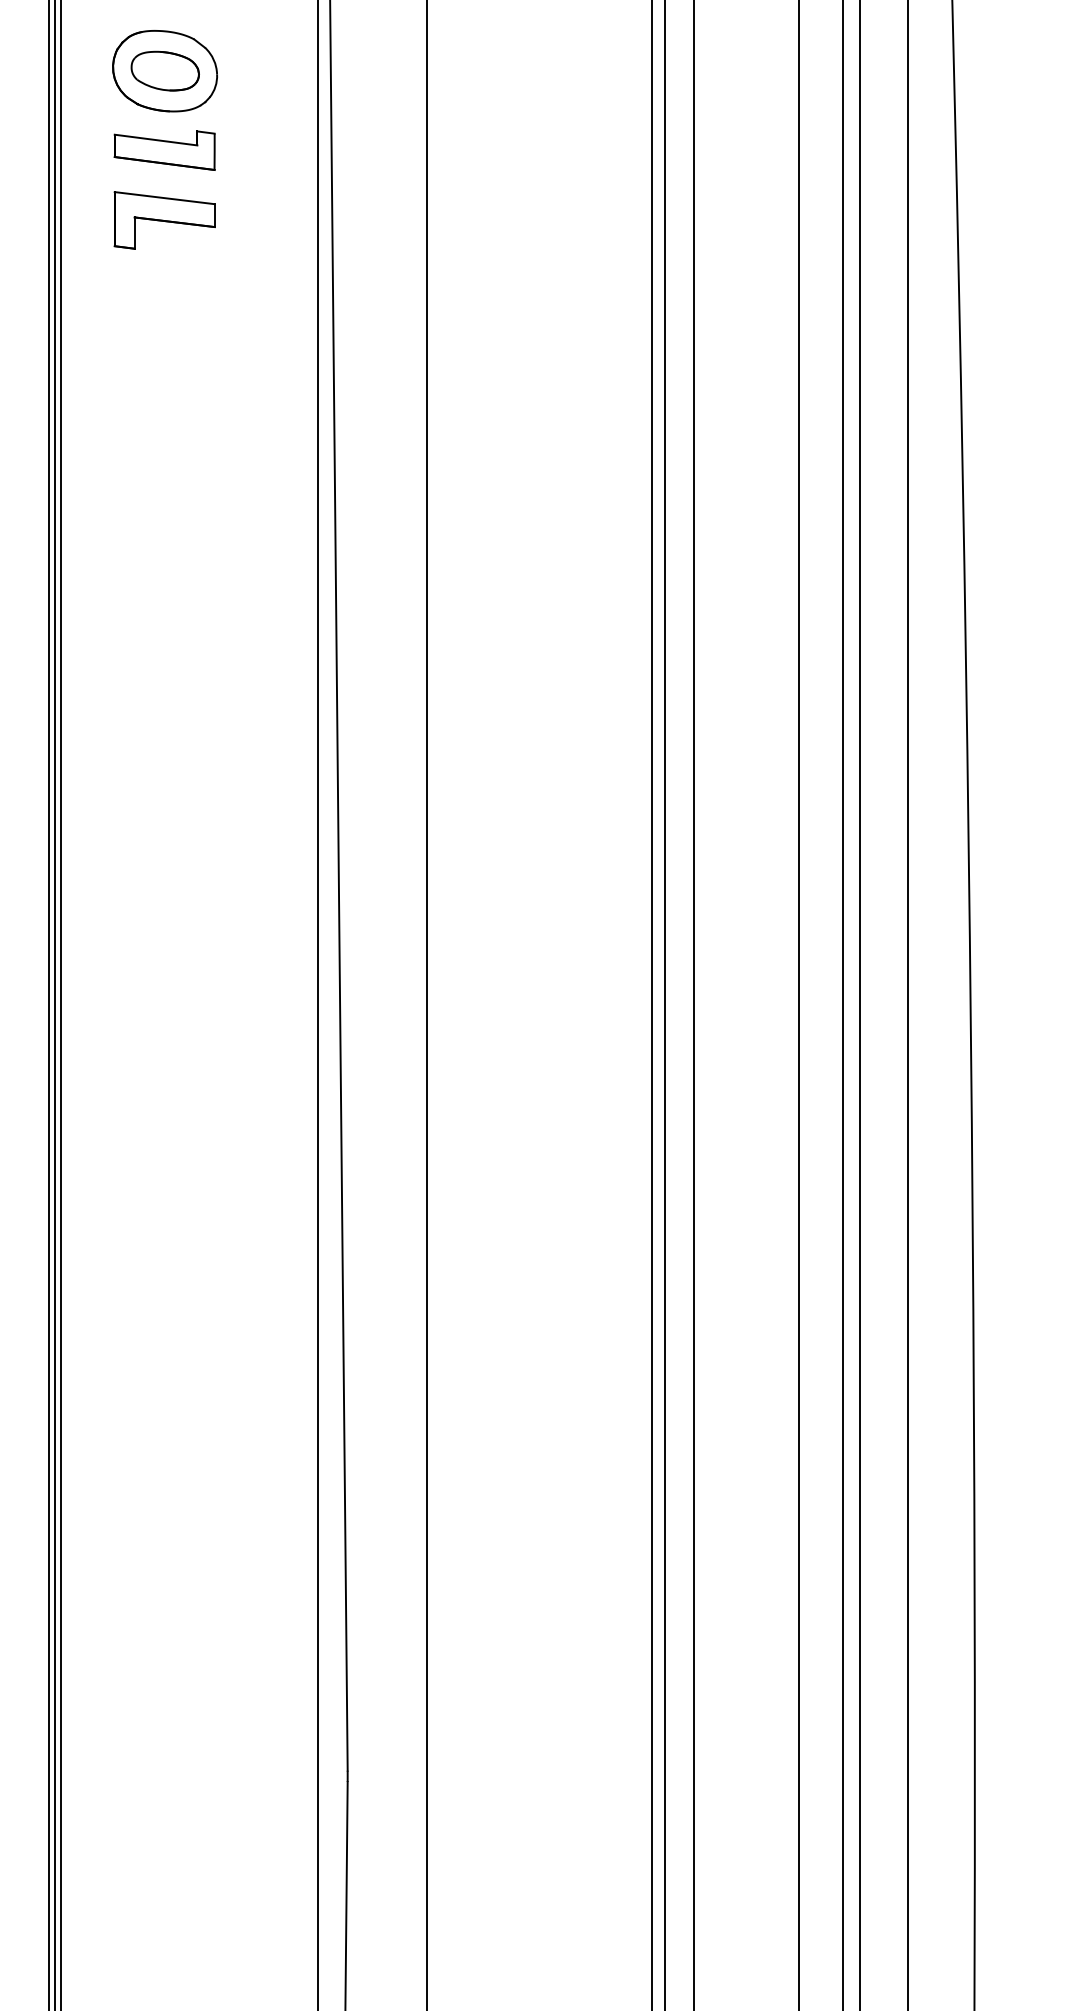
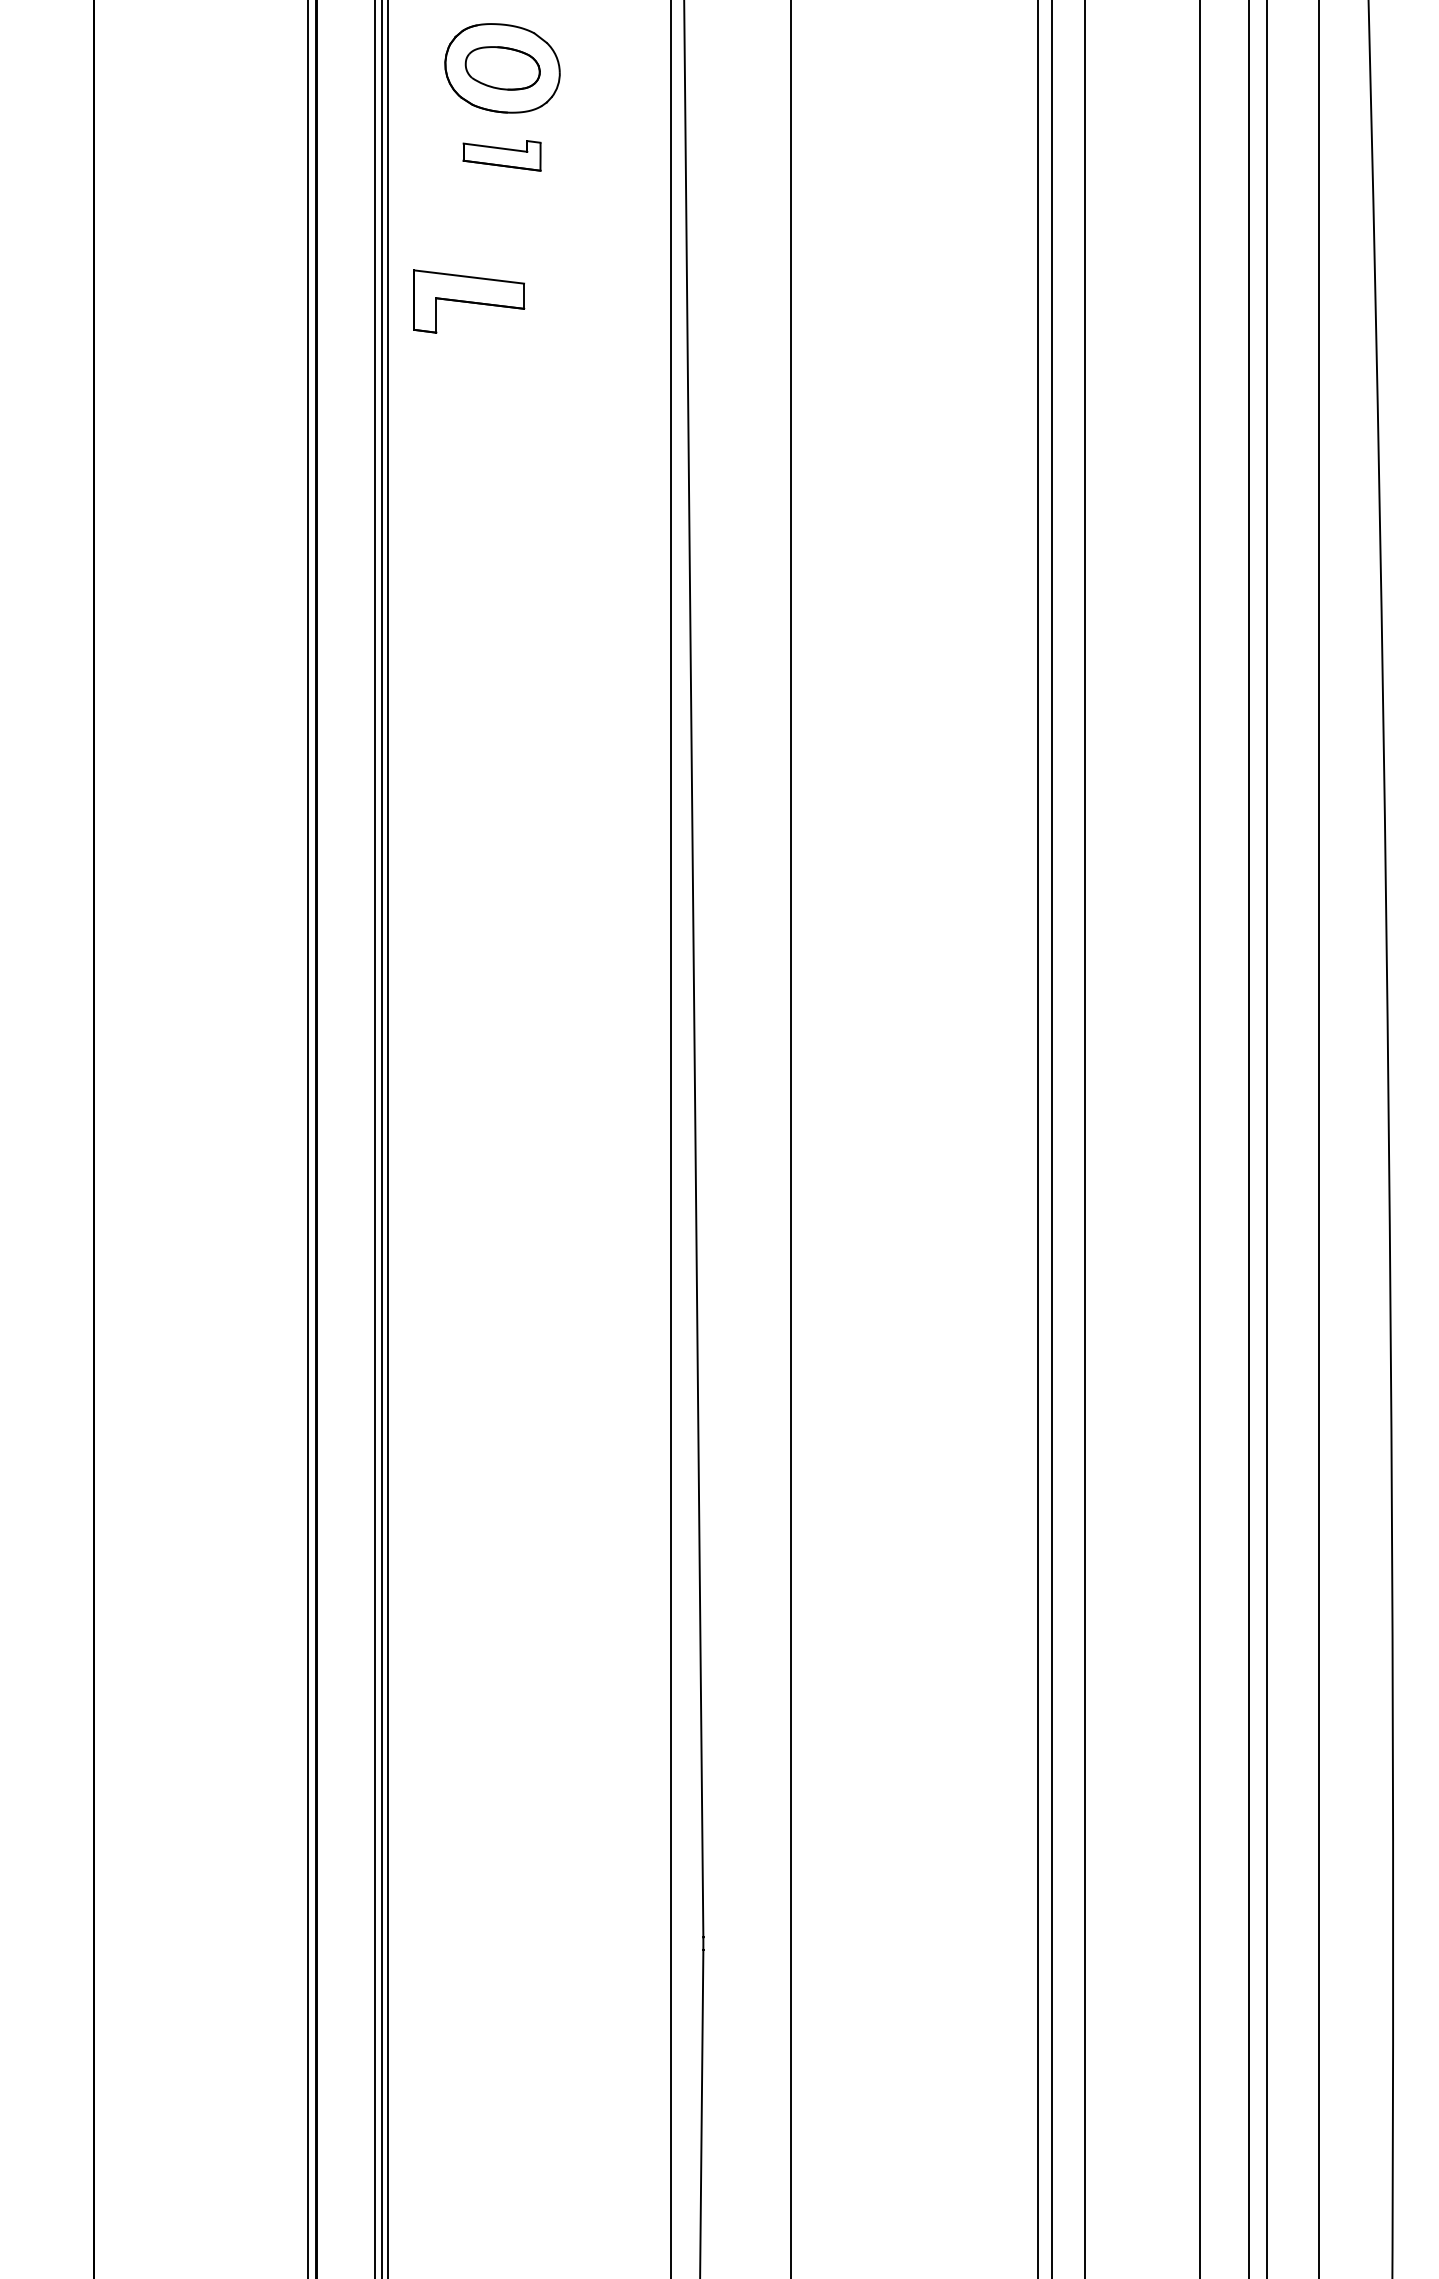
part: (164, 150) -> (501, 155), size x0.7
part: (165, 220) -> (469, 301), moved

